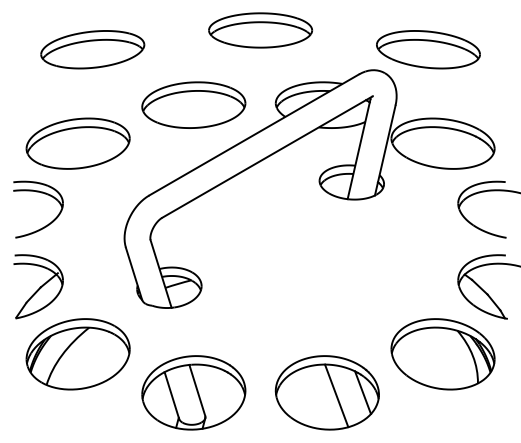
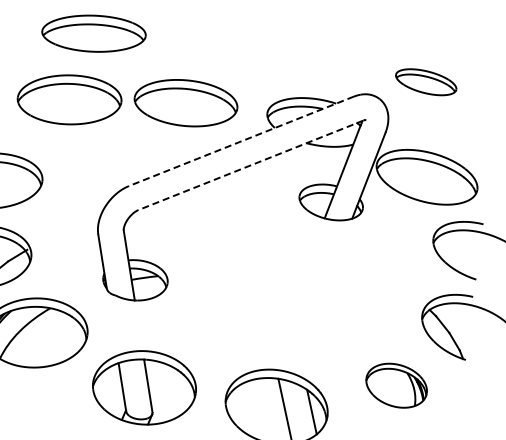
part: (260, 30) -> (262, 38), removed
part: (428, 49) -> (426, 81), size x0.6
line: (253, 135) -> (240, 141), solid -> dashed
part: (77, 143) -> (68, 99), moved
line: (266, 157) -> (250, 165), solid -> dashed
part: (442, 354) -> (396, 385), size x0.6

